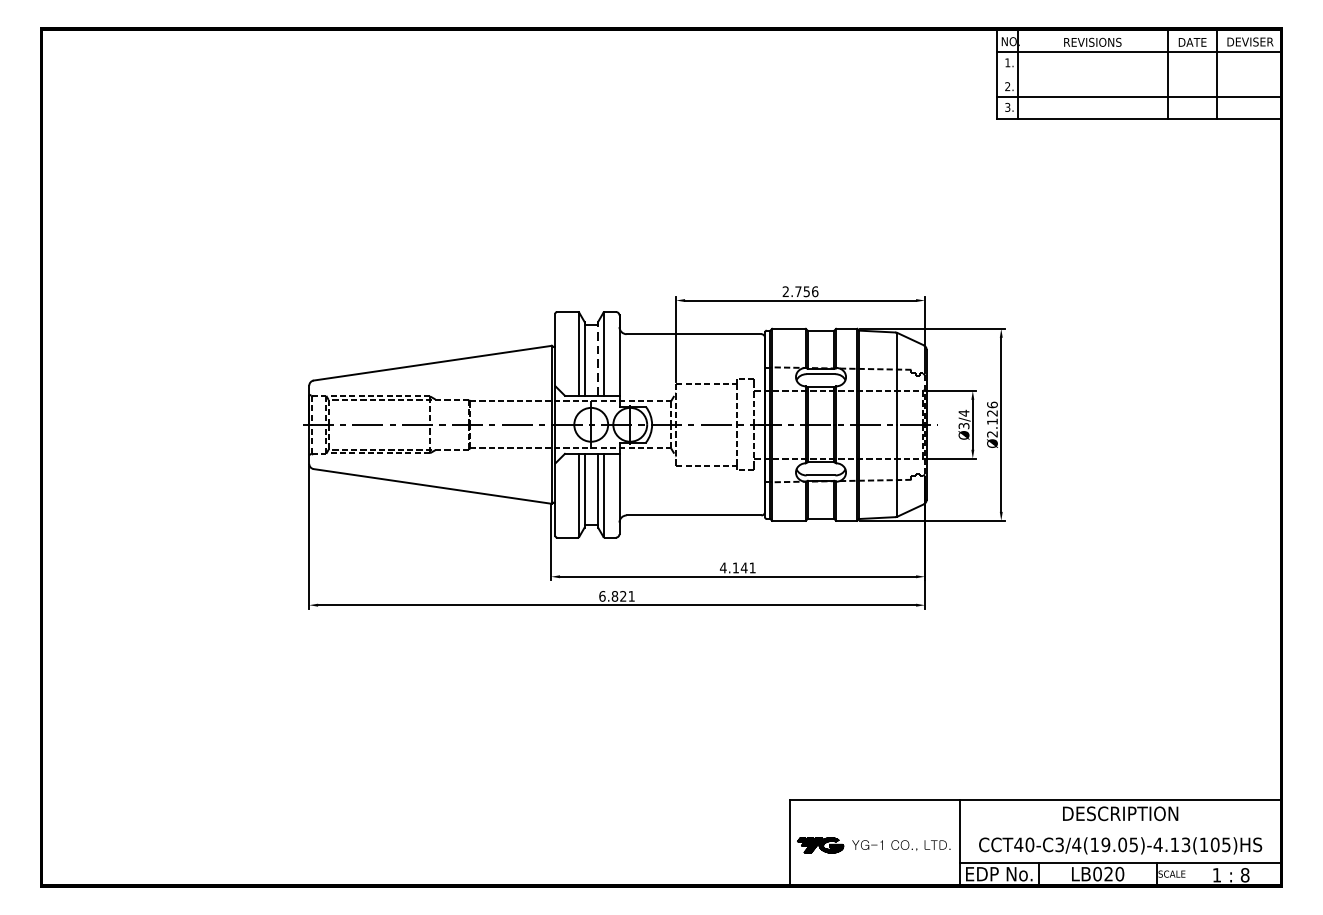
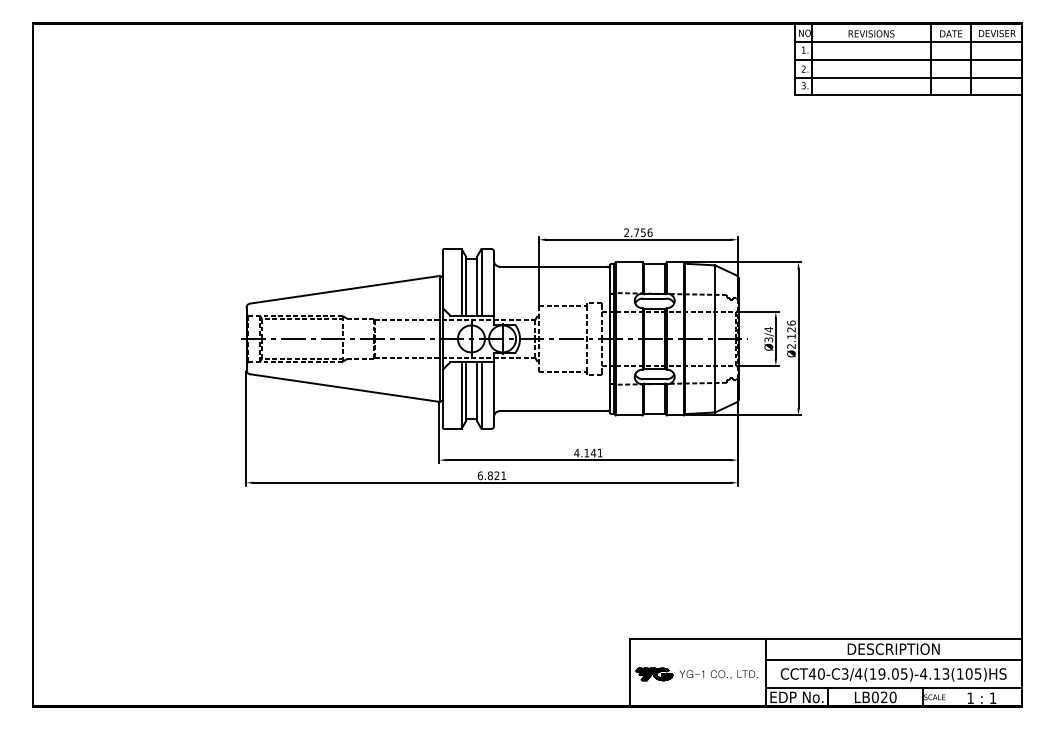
line: (1139, 74) -> (908, 59), added
line: (597, 357) -> (476, 285), dashed -> solid
line: (1120, 826) -> (893, 659), added
text: (1244, 875) -> (992, 698), 8 -> 1

